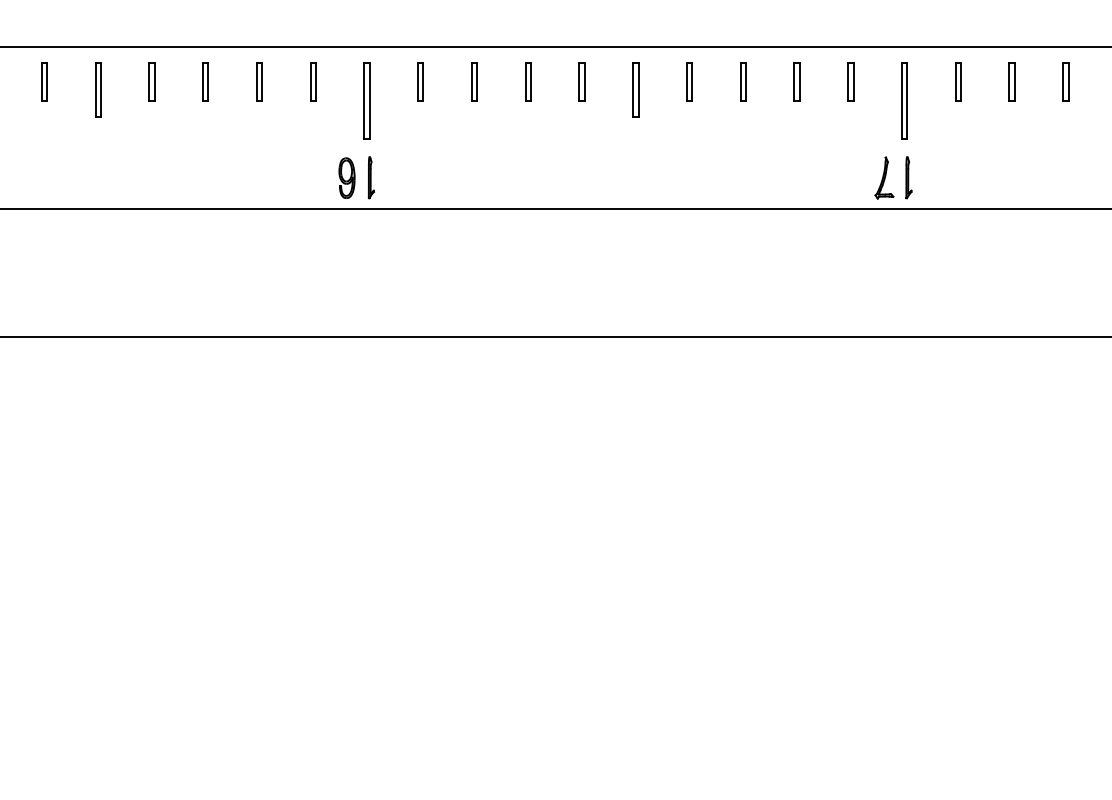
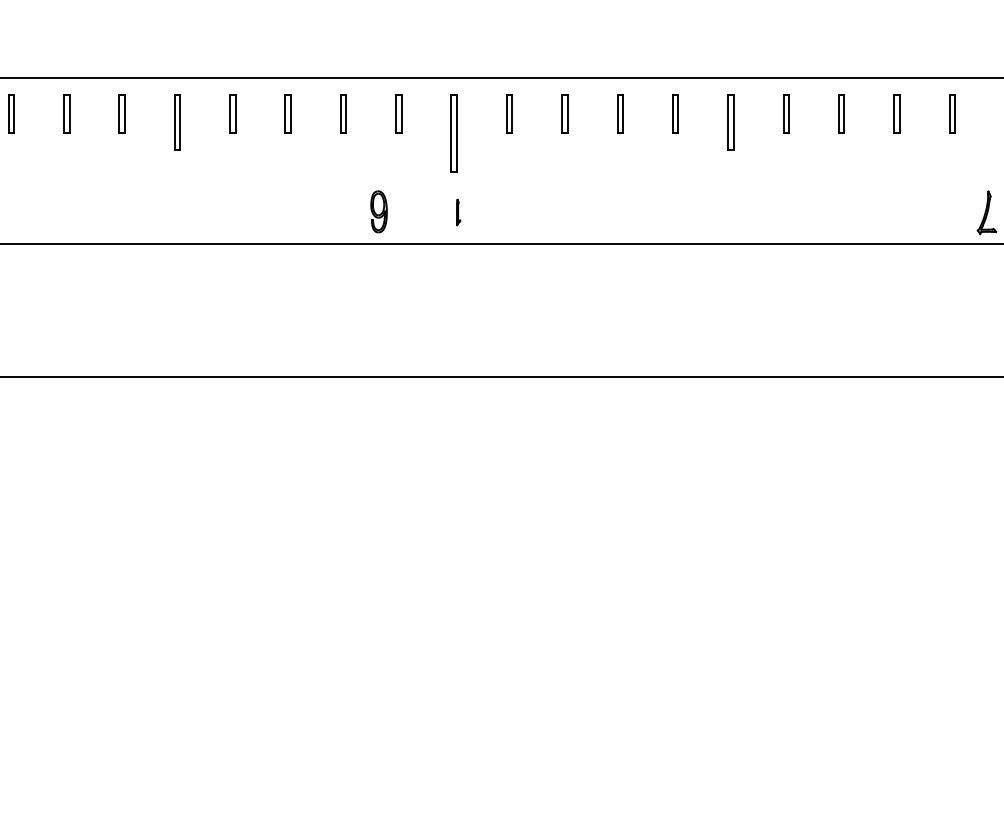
part: (346, 177) -> (378, 211), moved
part: (370, 177) -> (457, 212), size x0.6

